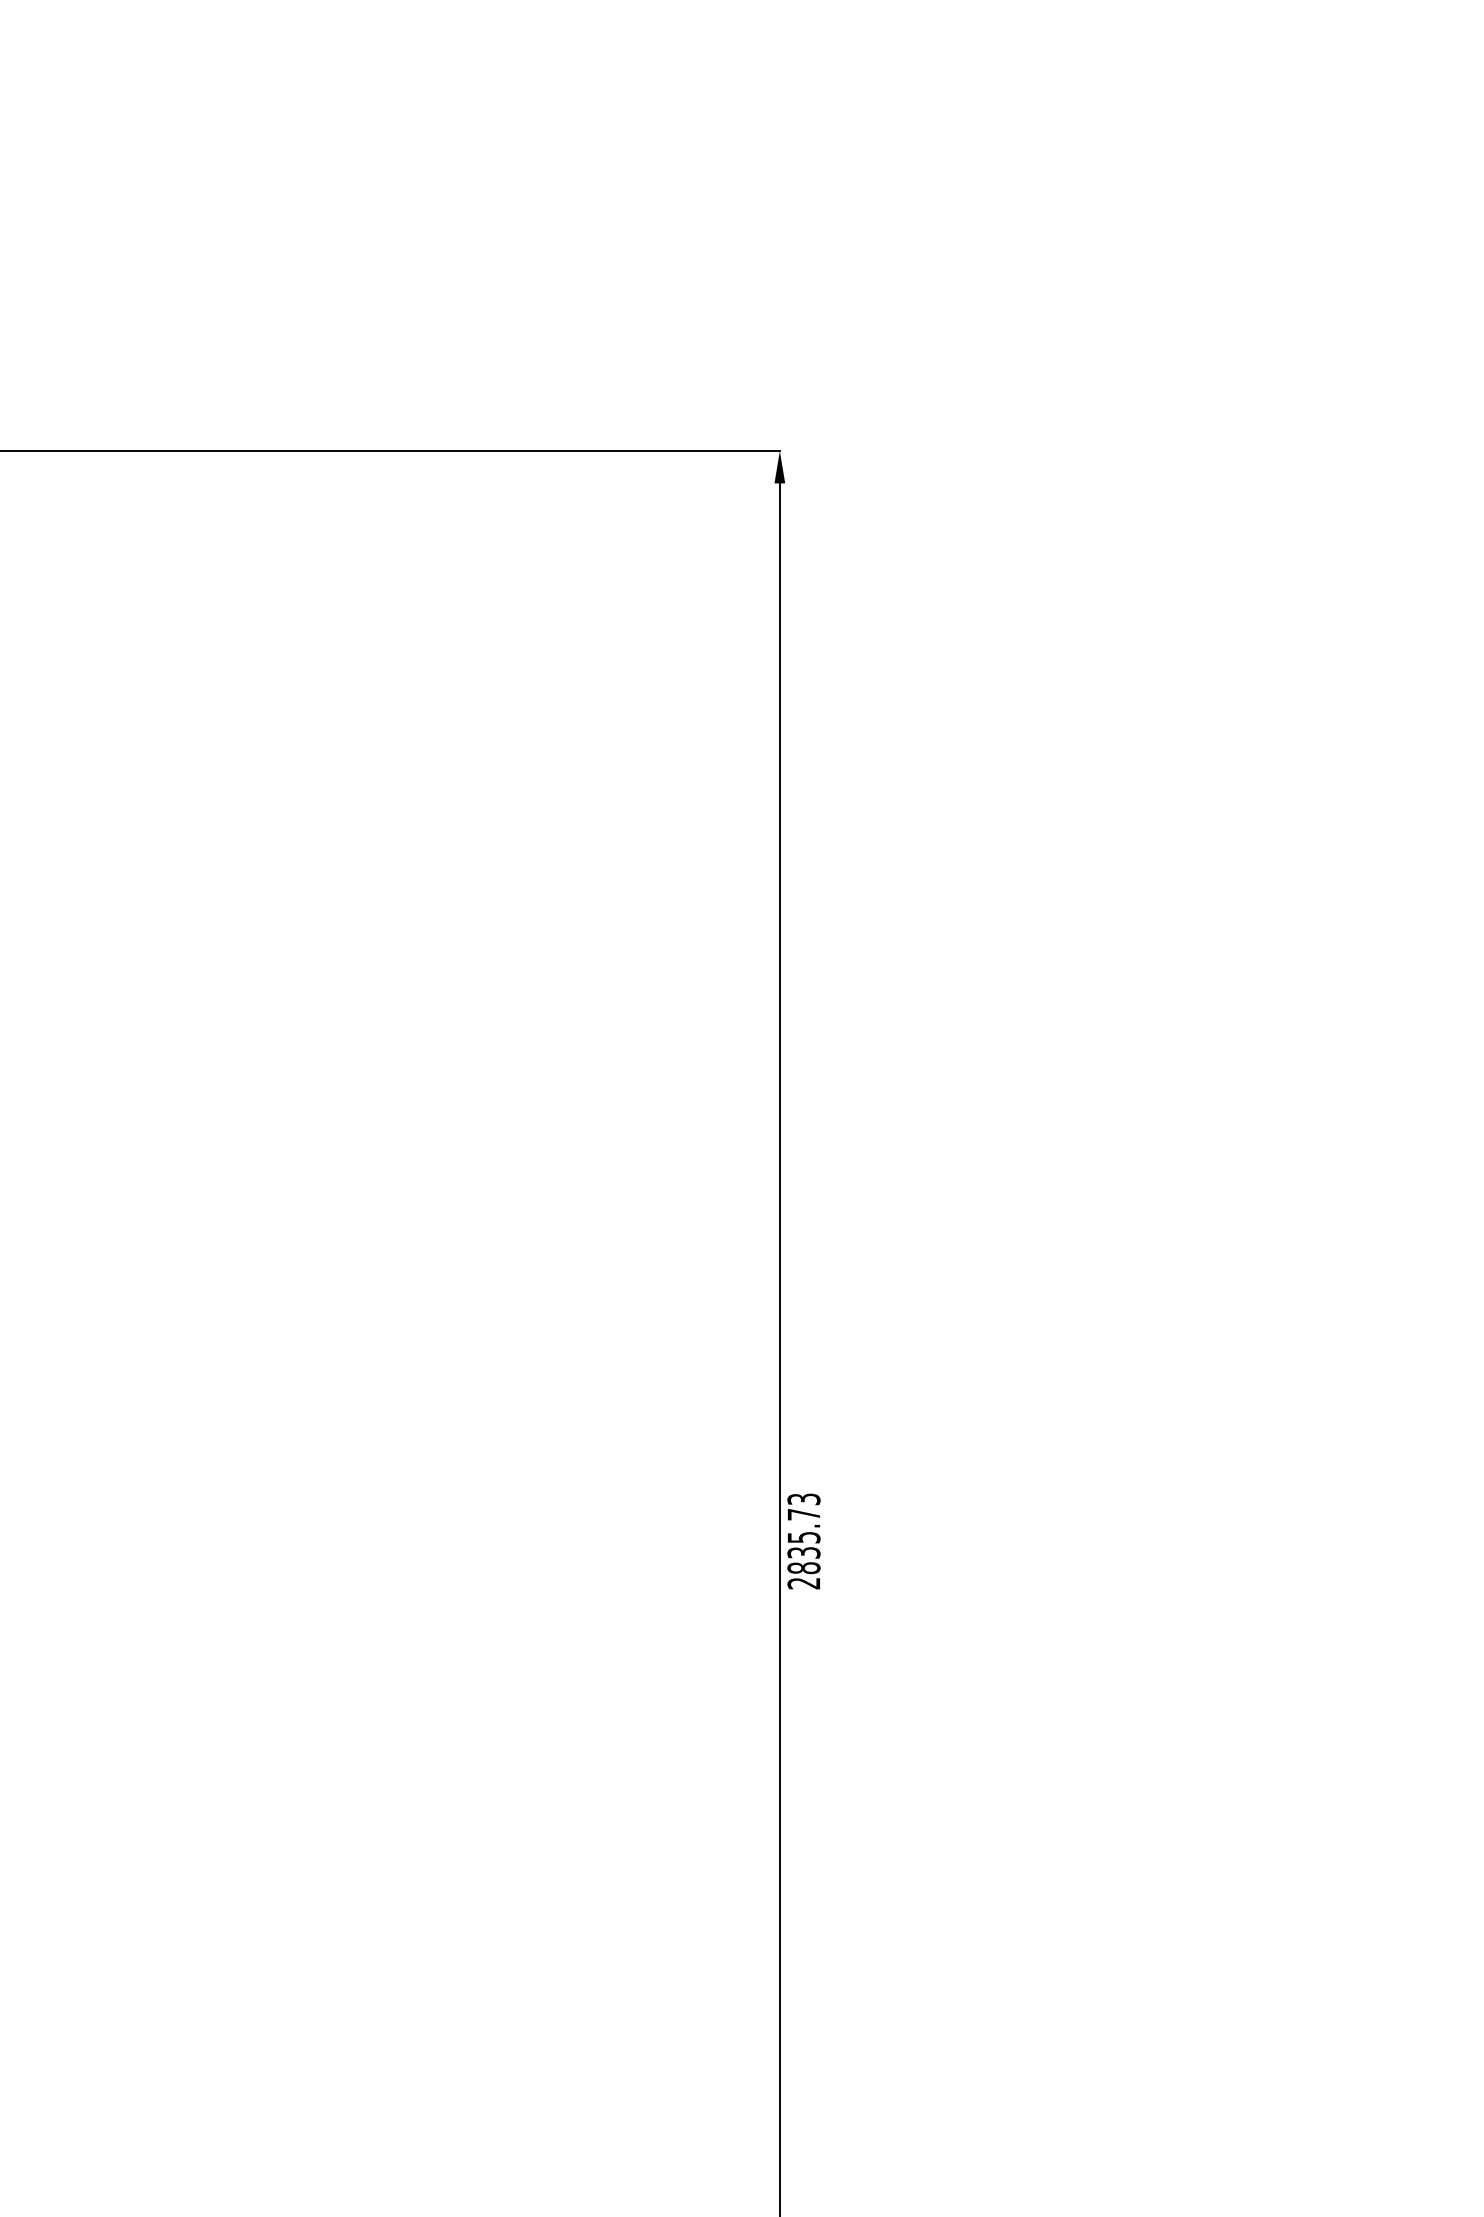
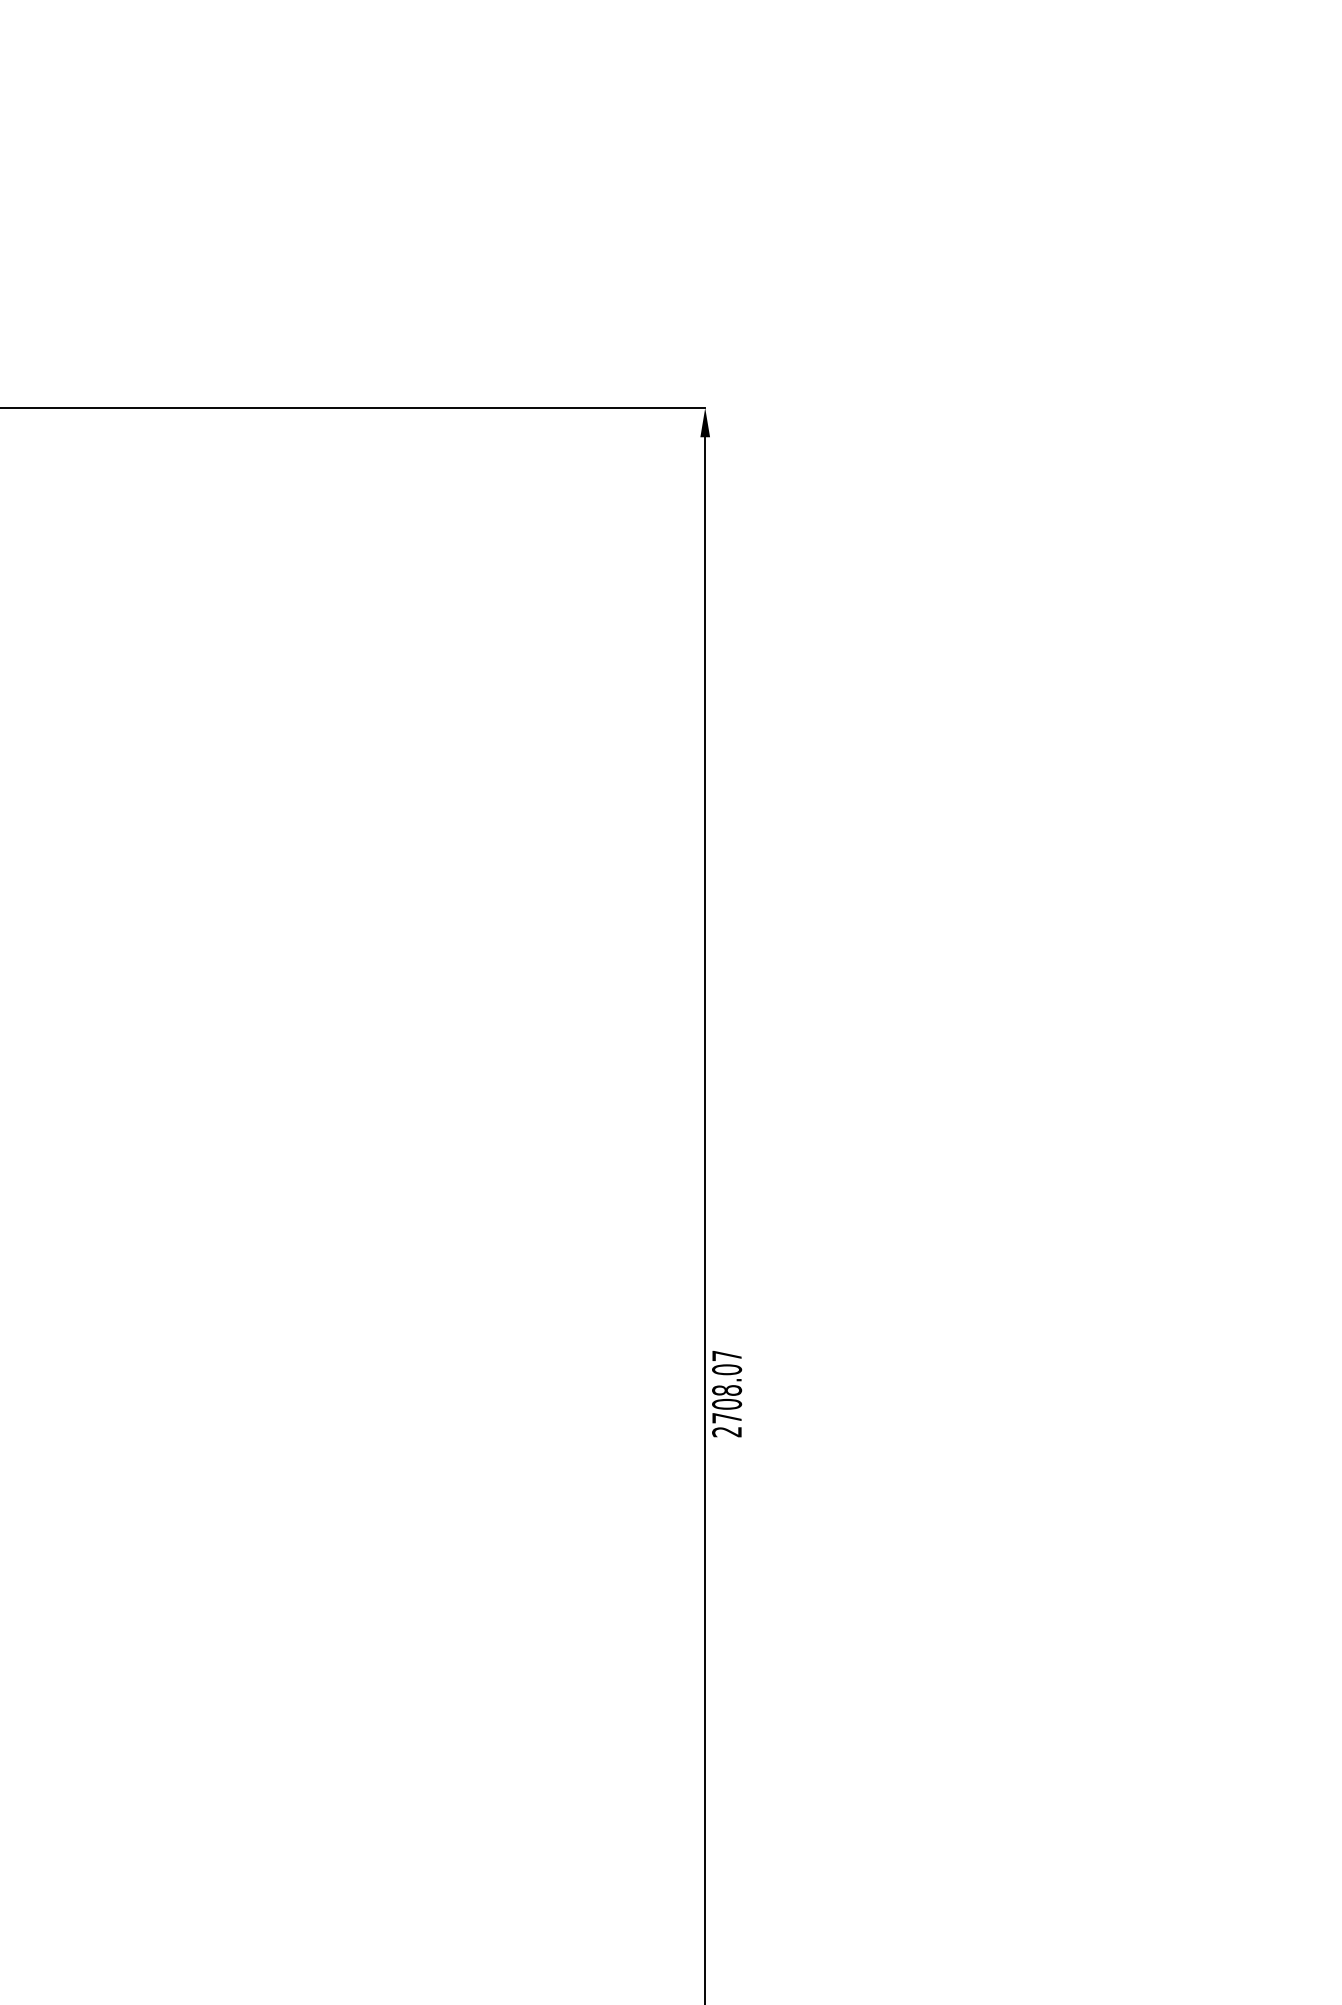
text: (804, 1533) -> (727, 1386), 2835.73 -> 2708.07

